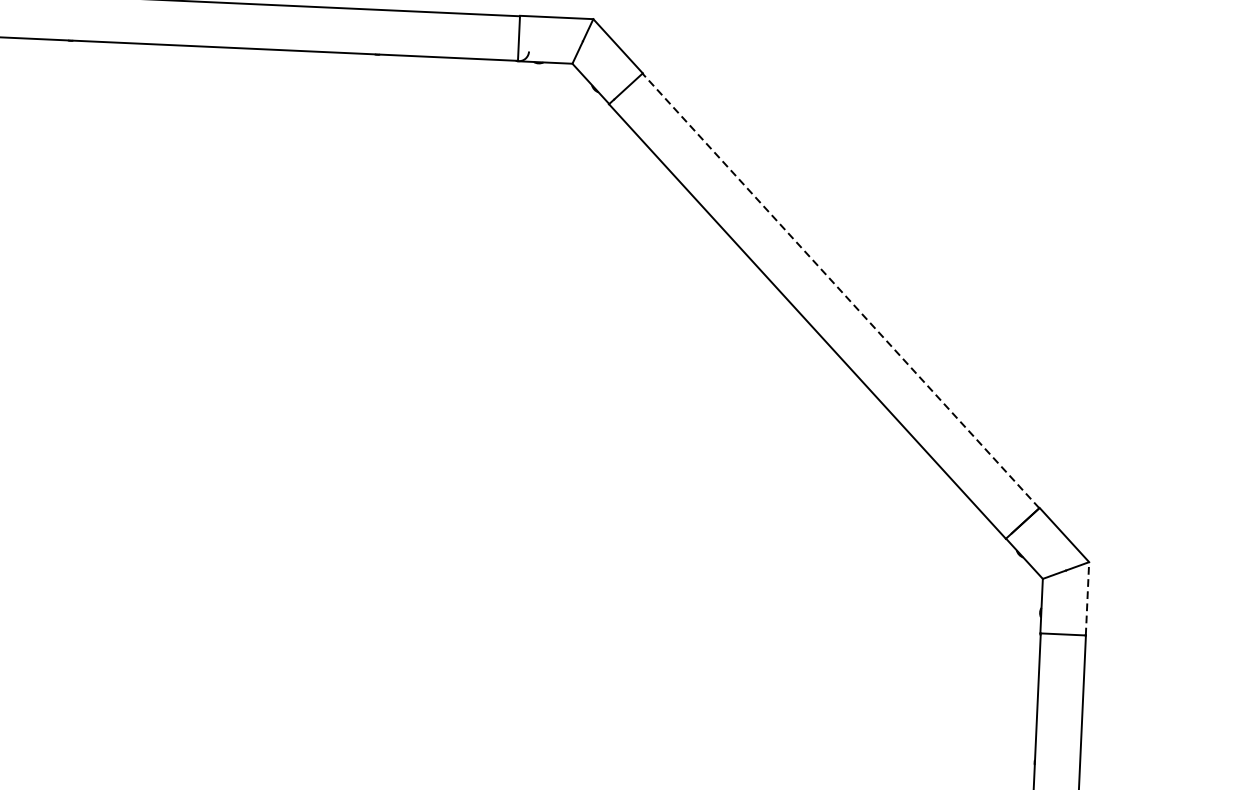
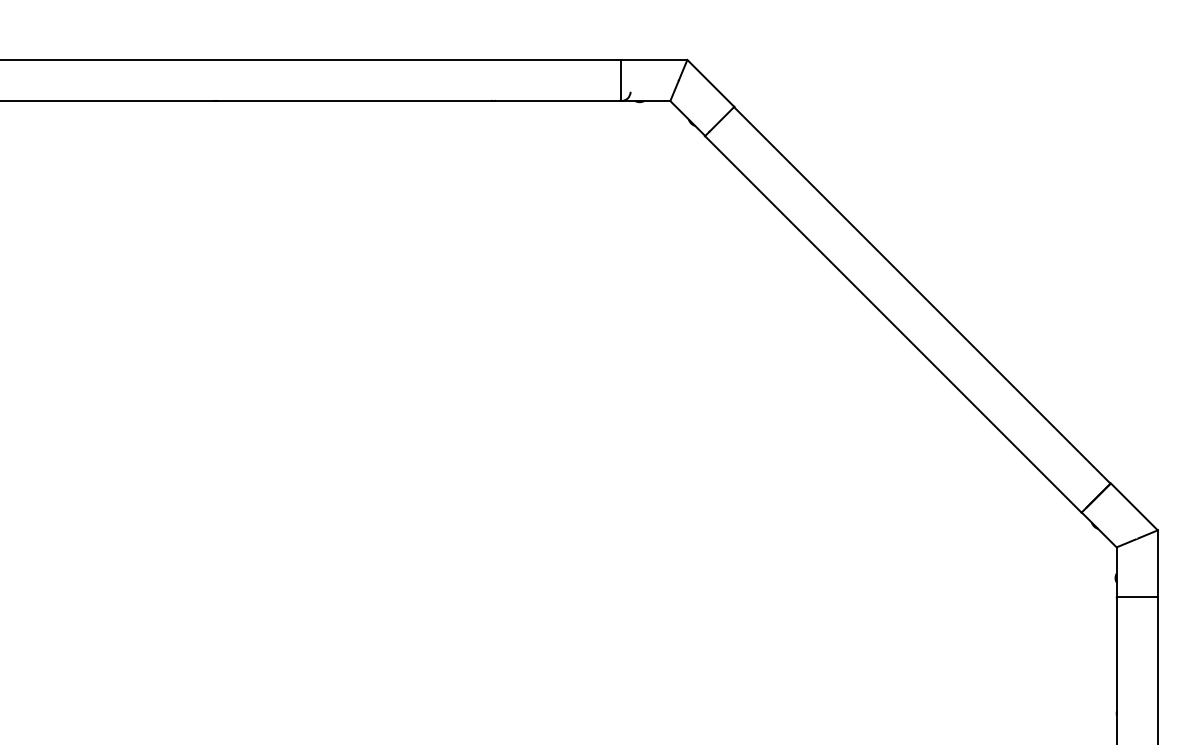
line: (840, 290) -> (921, 295), dashed -> solid
line: (1087, 598) -> (1157, 563), dashed -> solid

